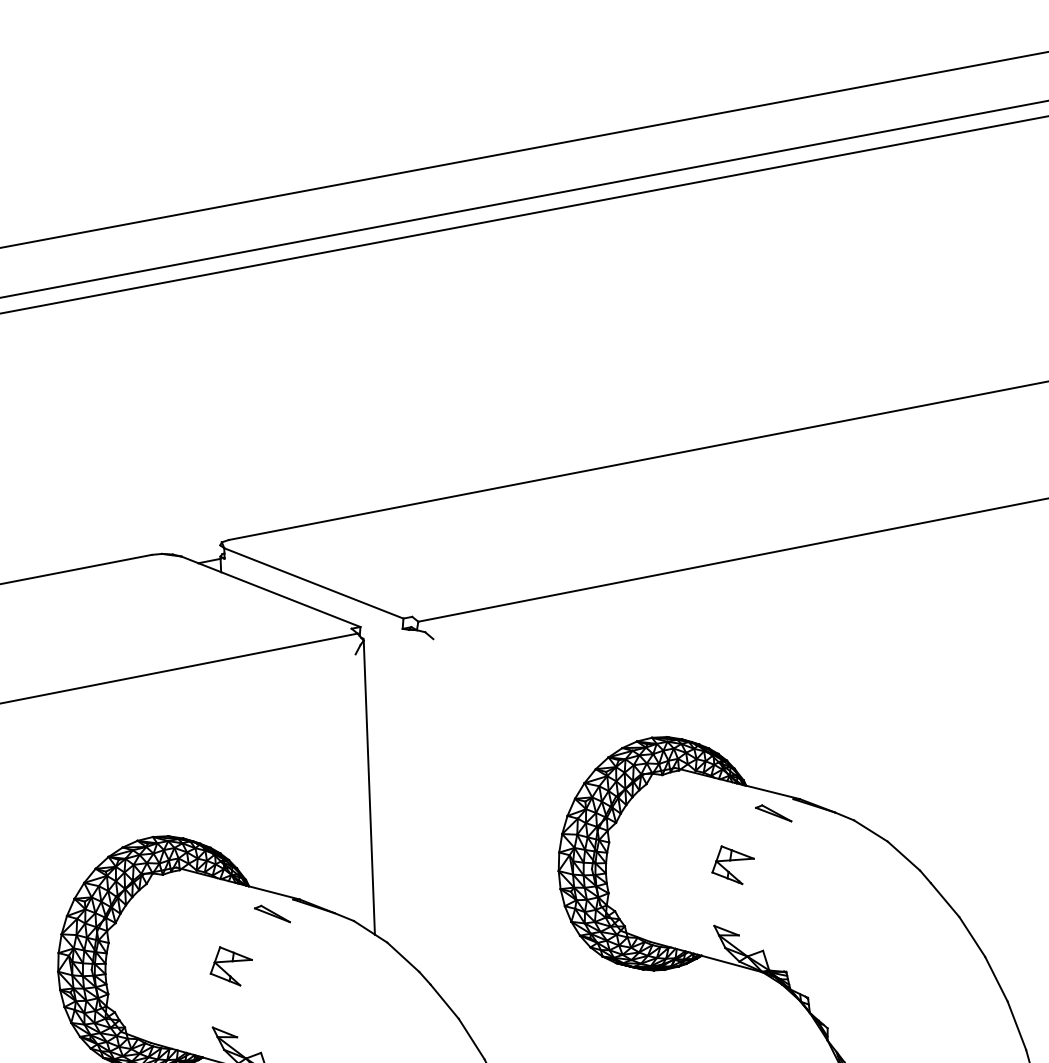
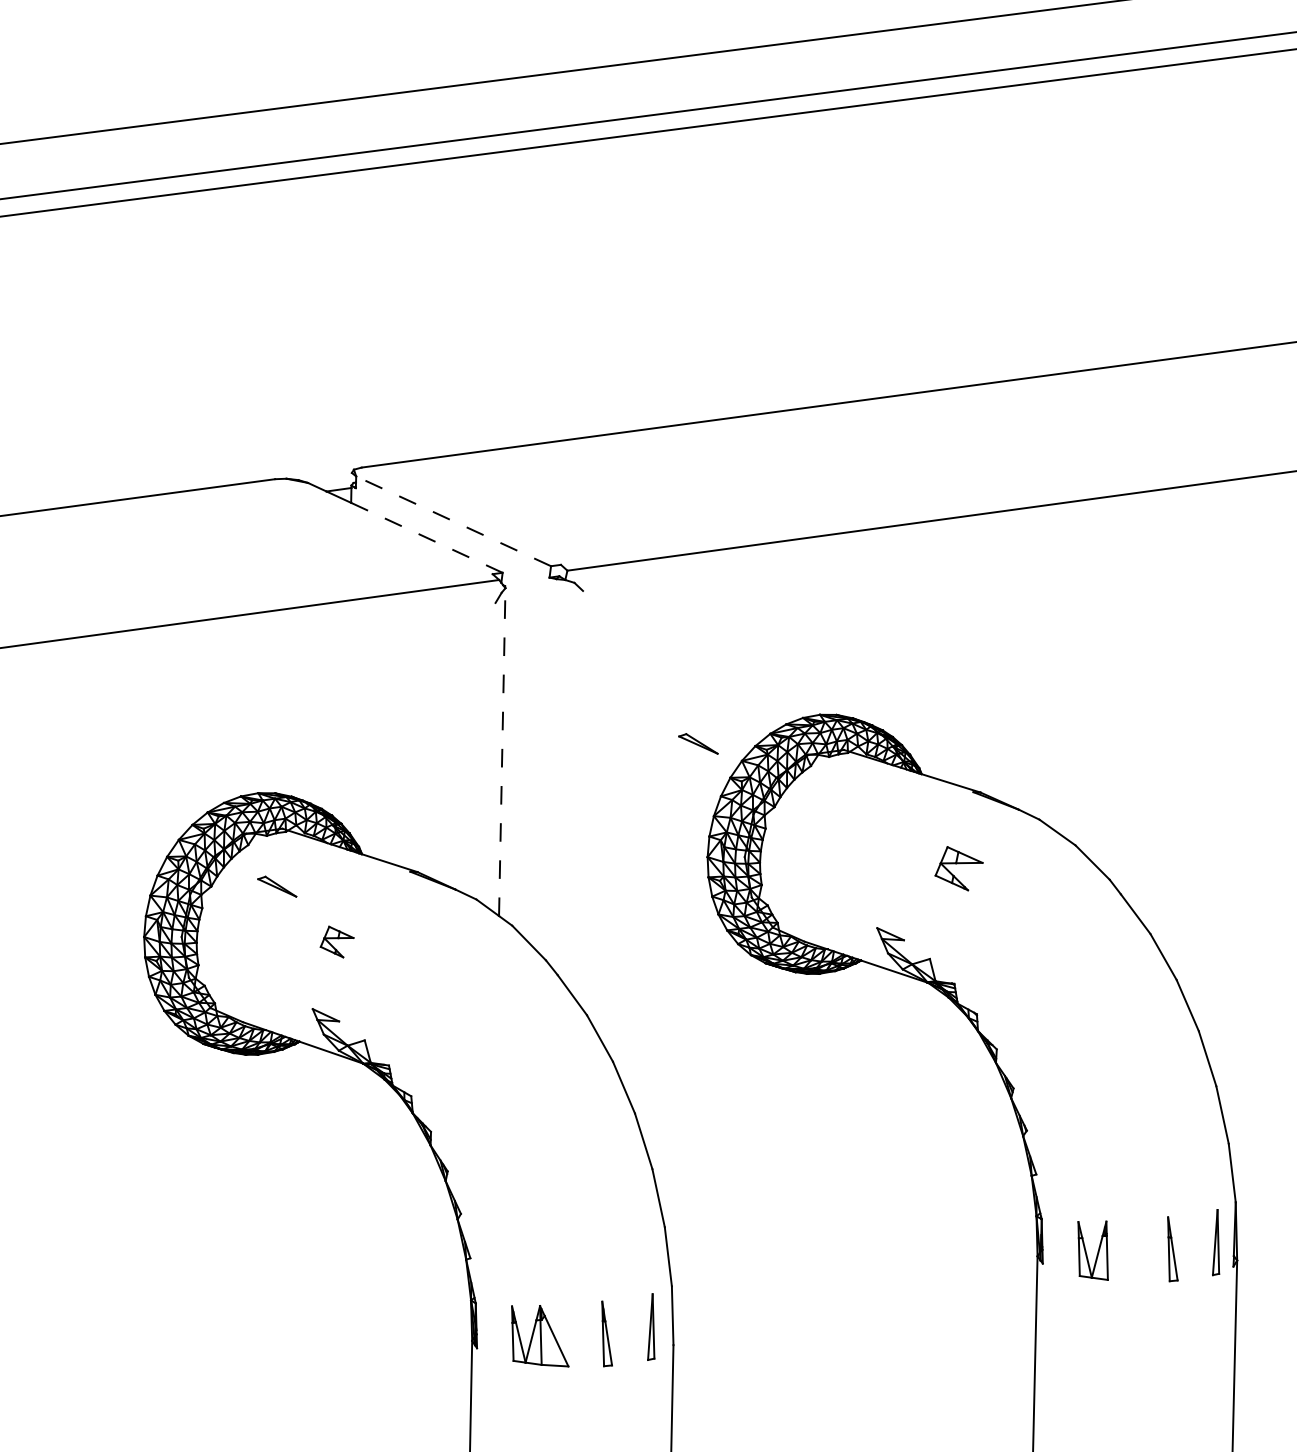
line: (313, 583) -> (453, 521), solid -> dashed
line: (291, 600) -> (427, 538), solid -> dashed
line: (369, 787) -> (502, 752), solid -> dashed
part: (773, 813) -> (698, 743), moved
part: (732, 864) -> (958, 868), moved
part: (272, 913) -> (277, 886), moved
part: (230, 965) -> (336, 941), size x0.7

